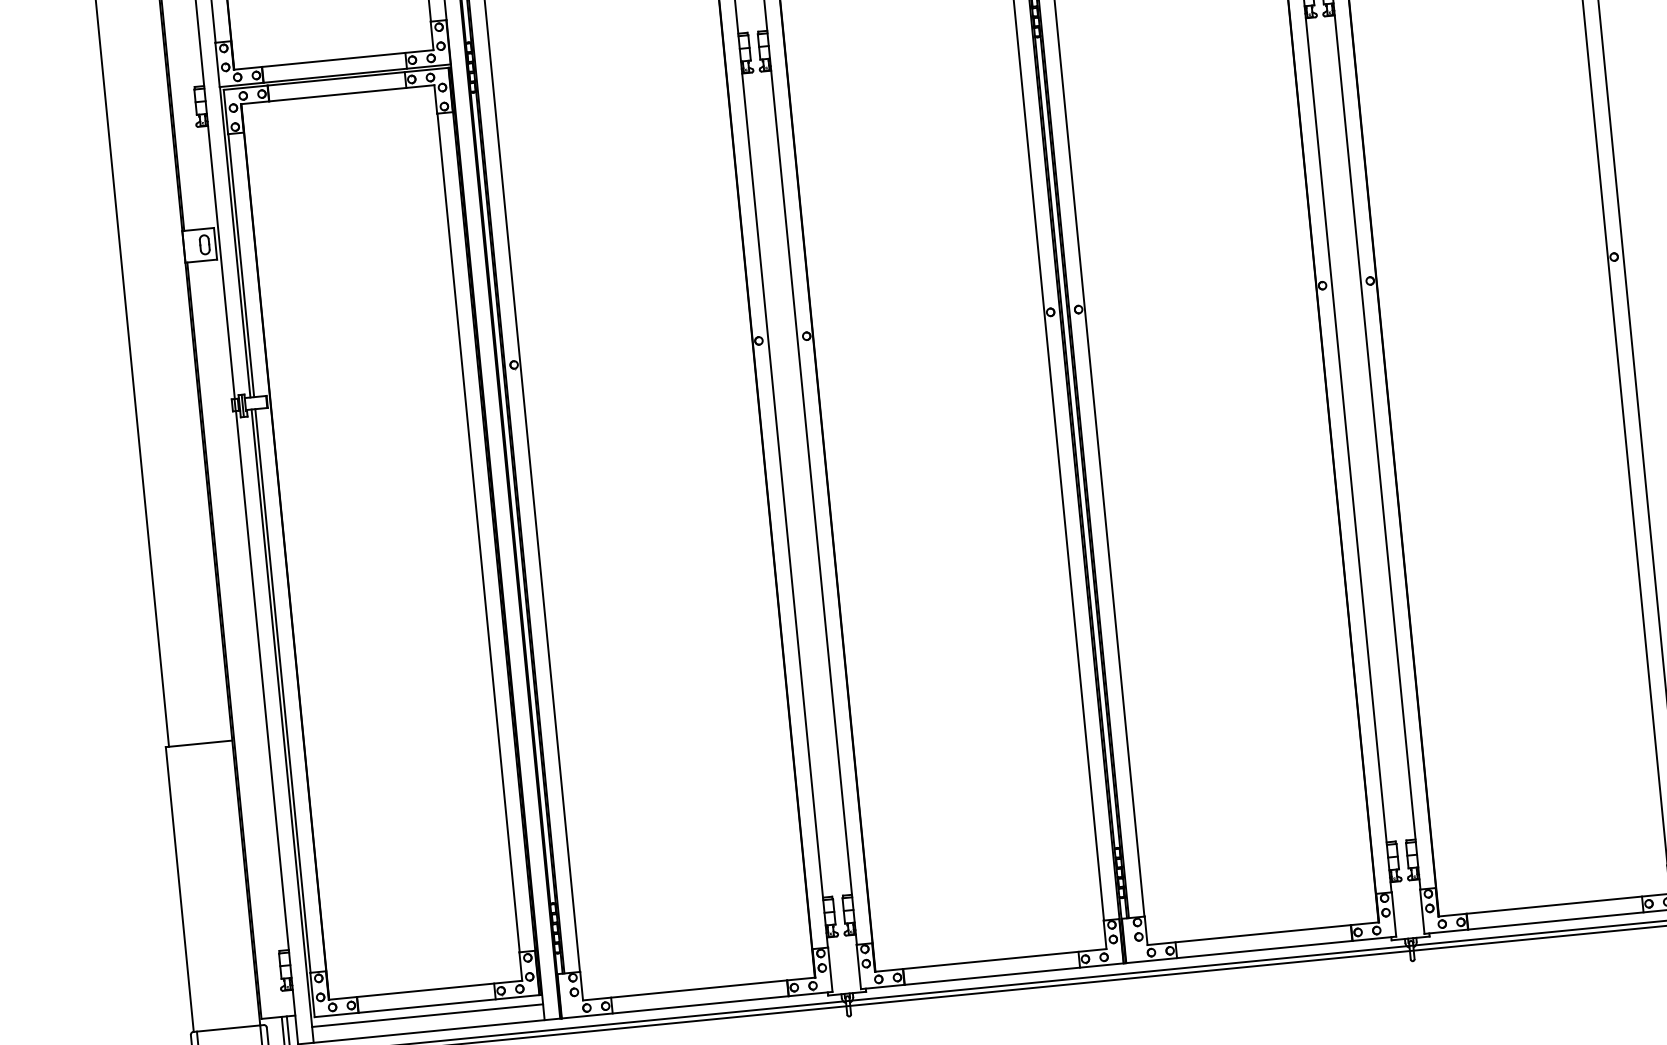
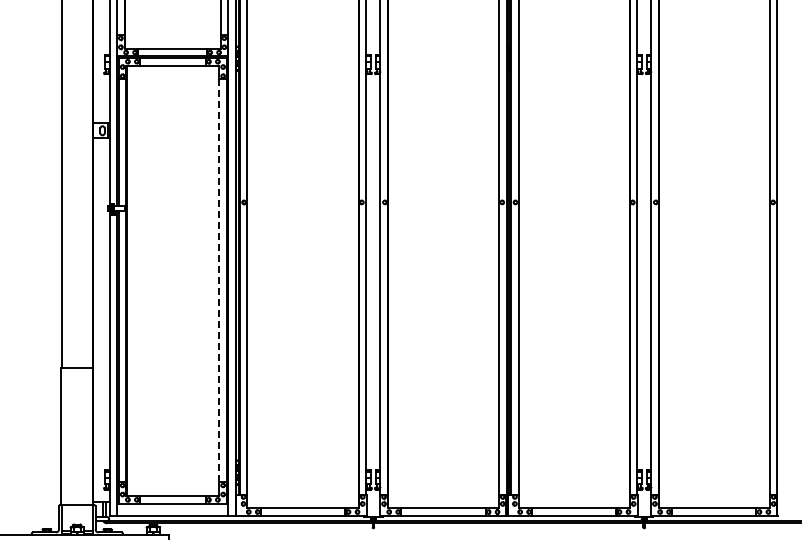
line: (478, 532) -> (219, 280), solid -> dashed
line: (427, 1016) -> (172, 508), removed

